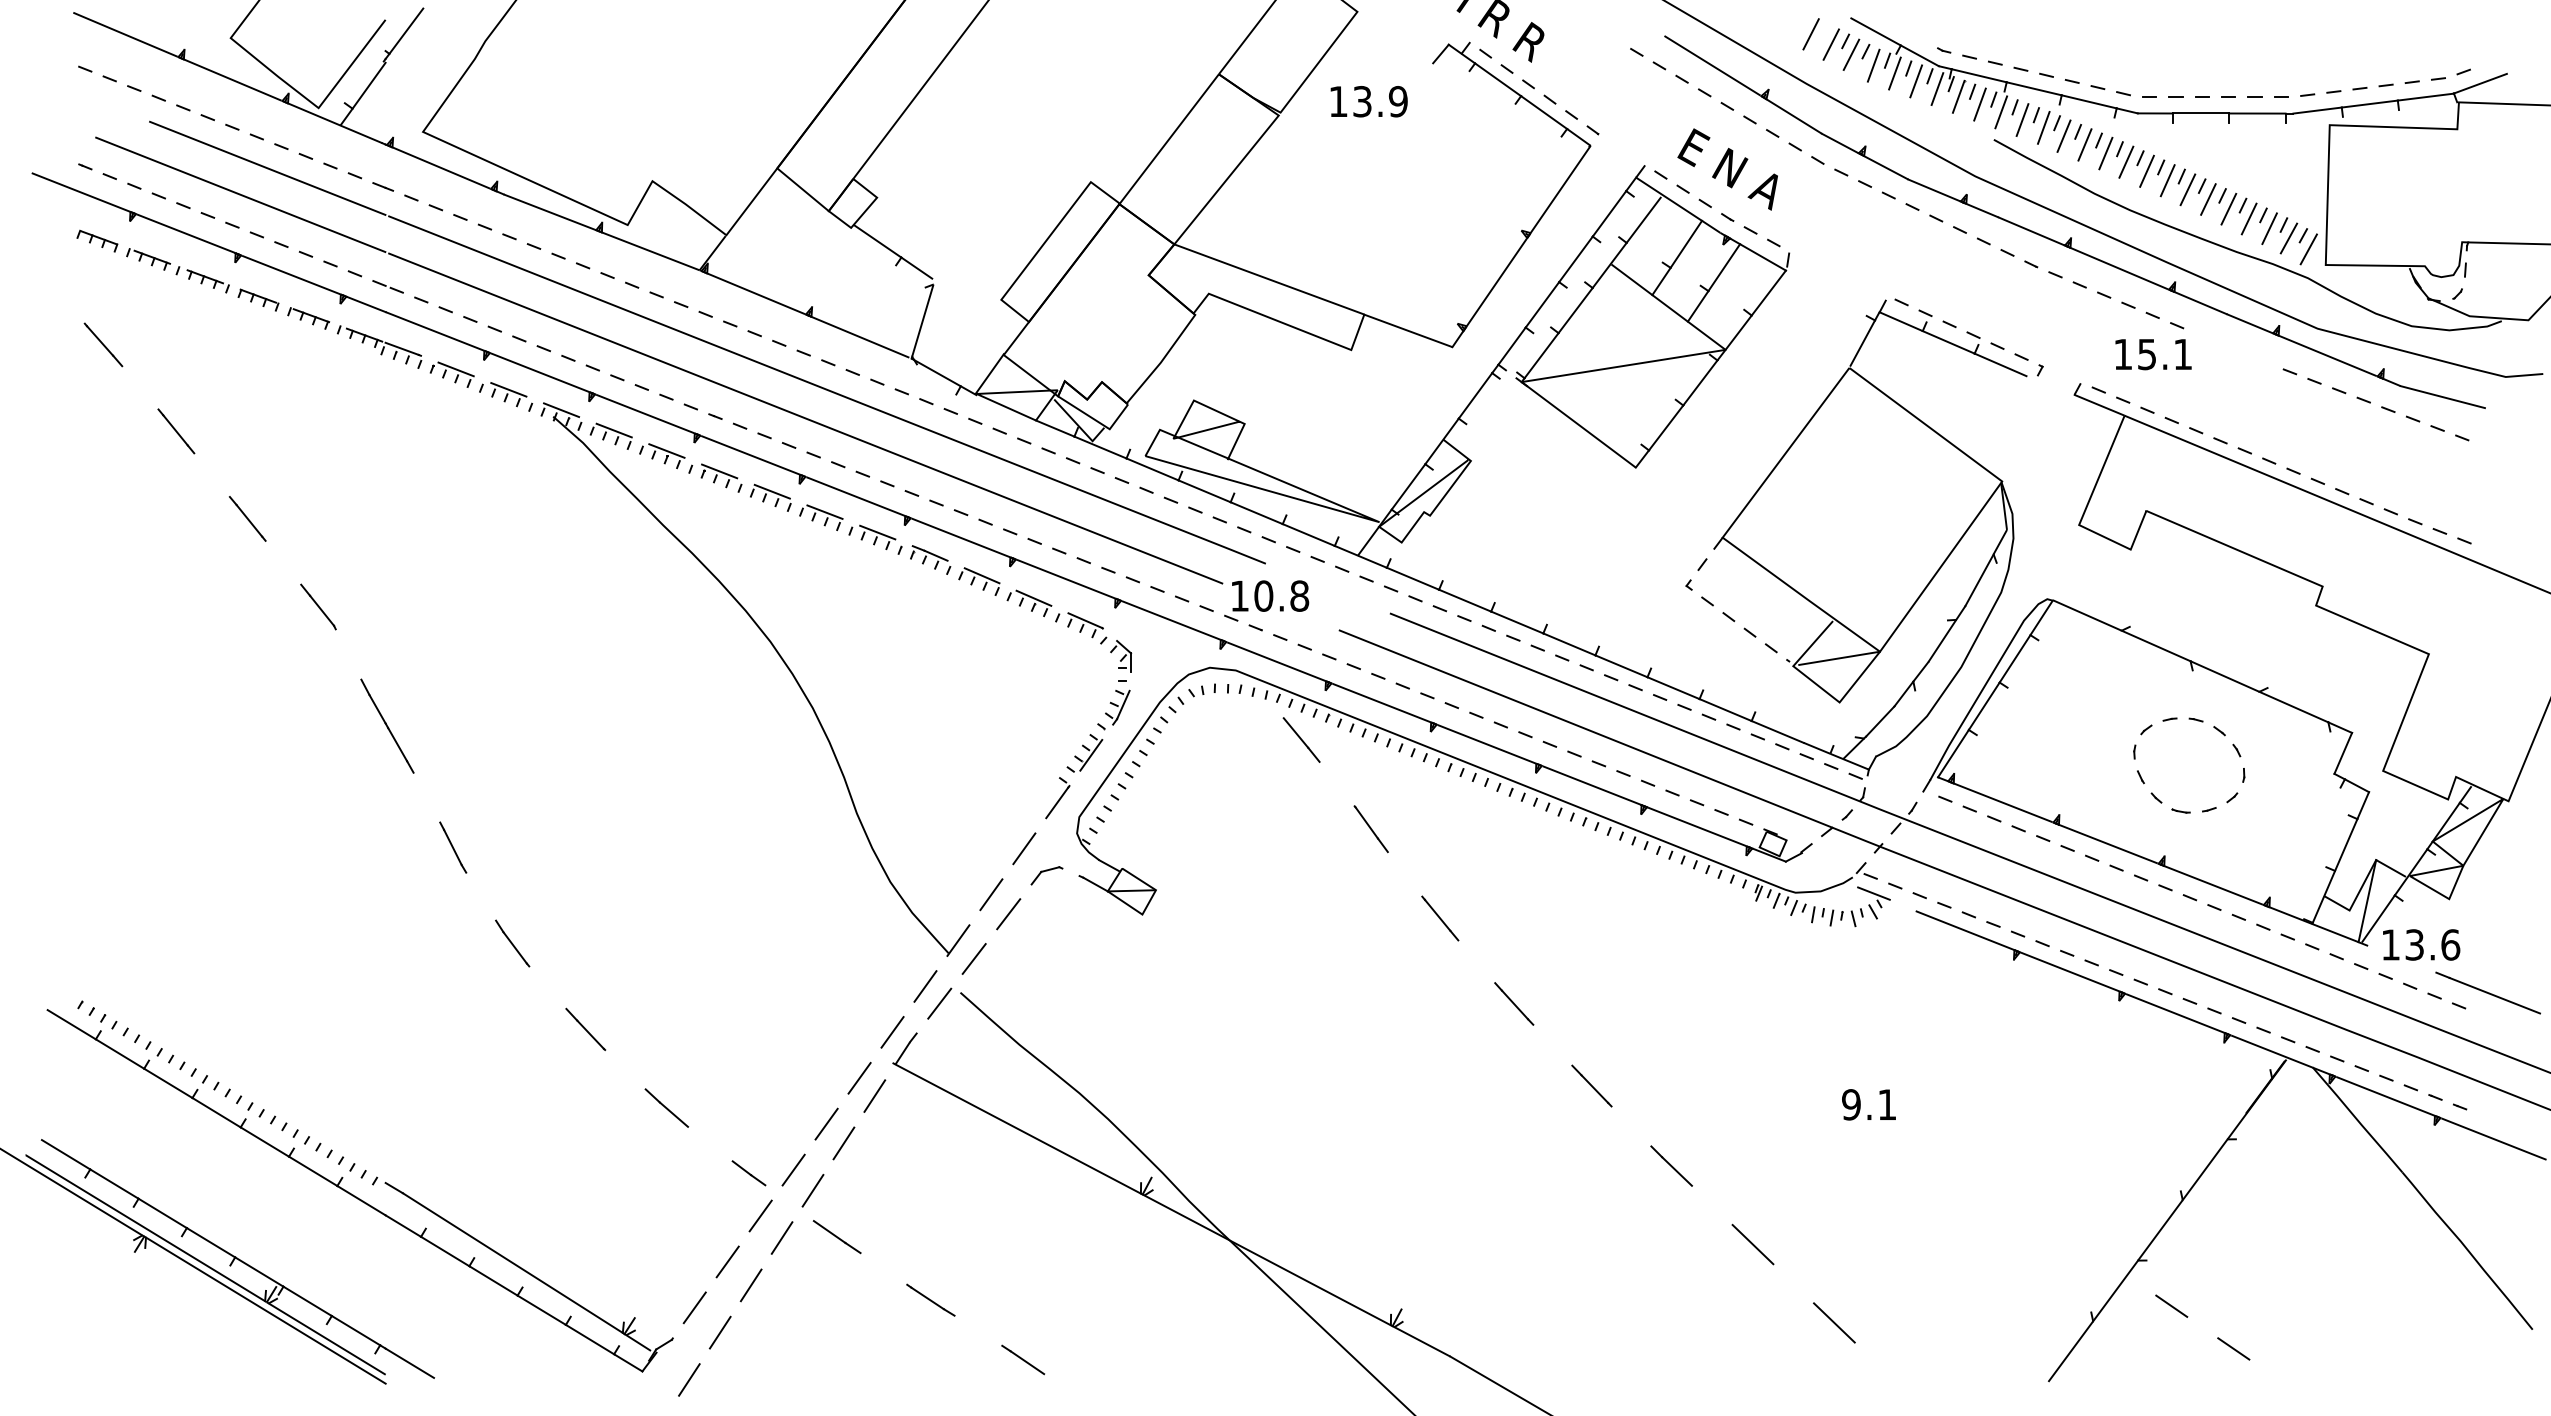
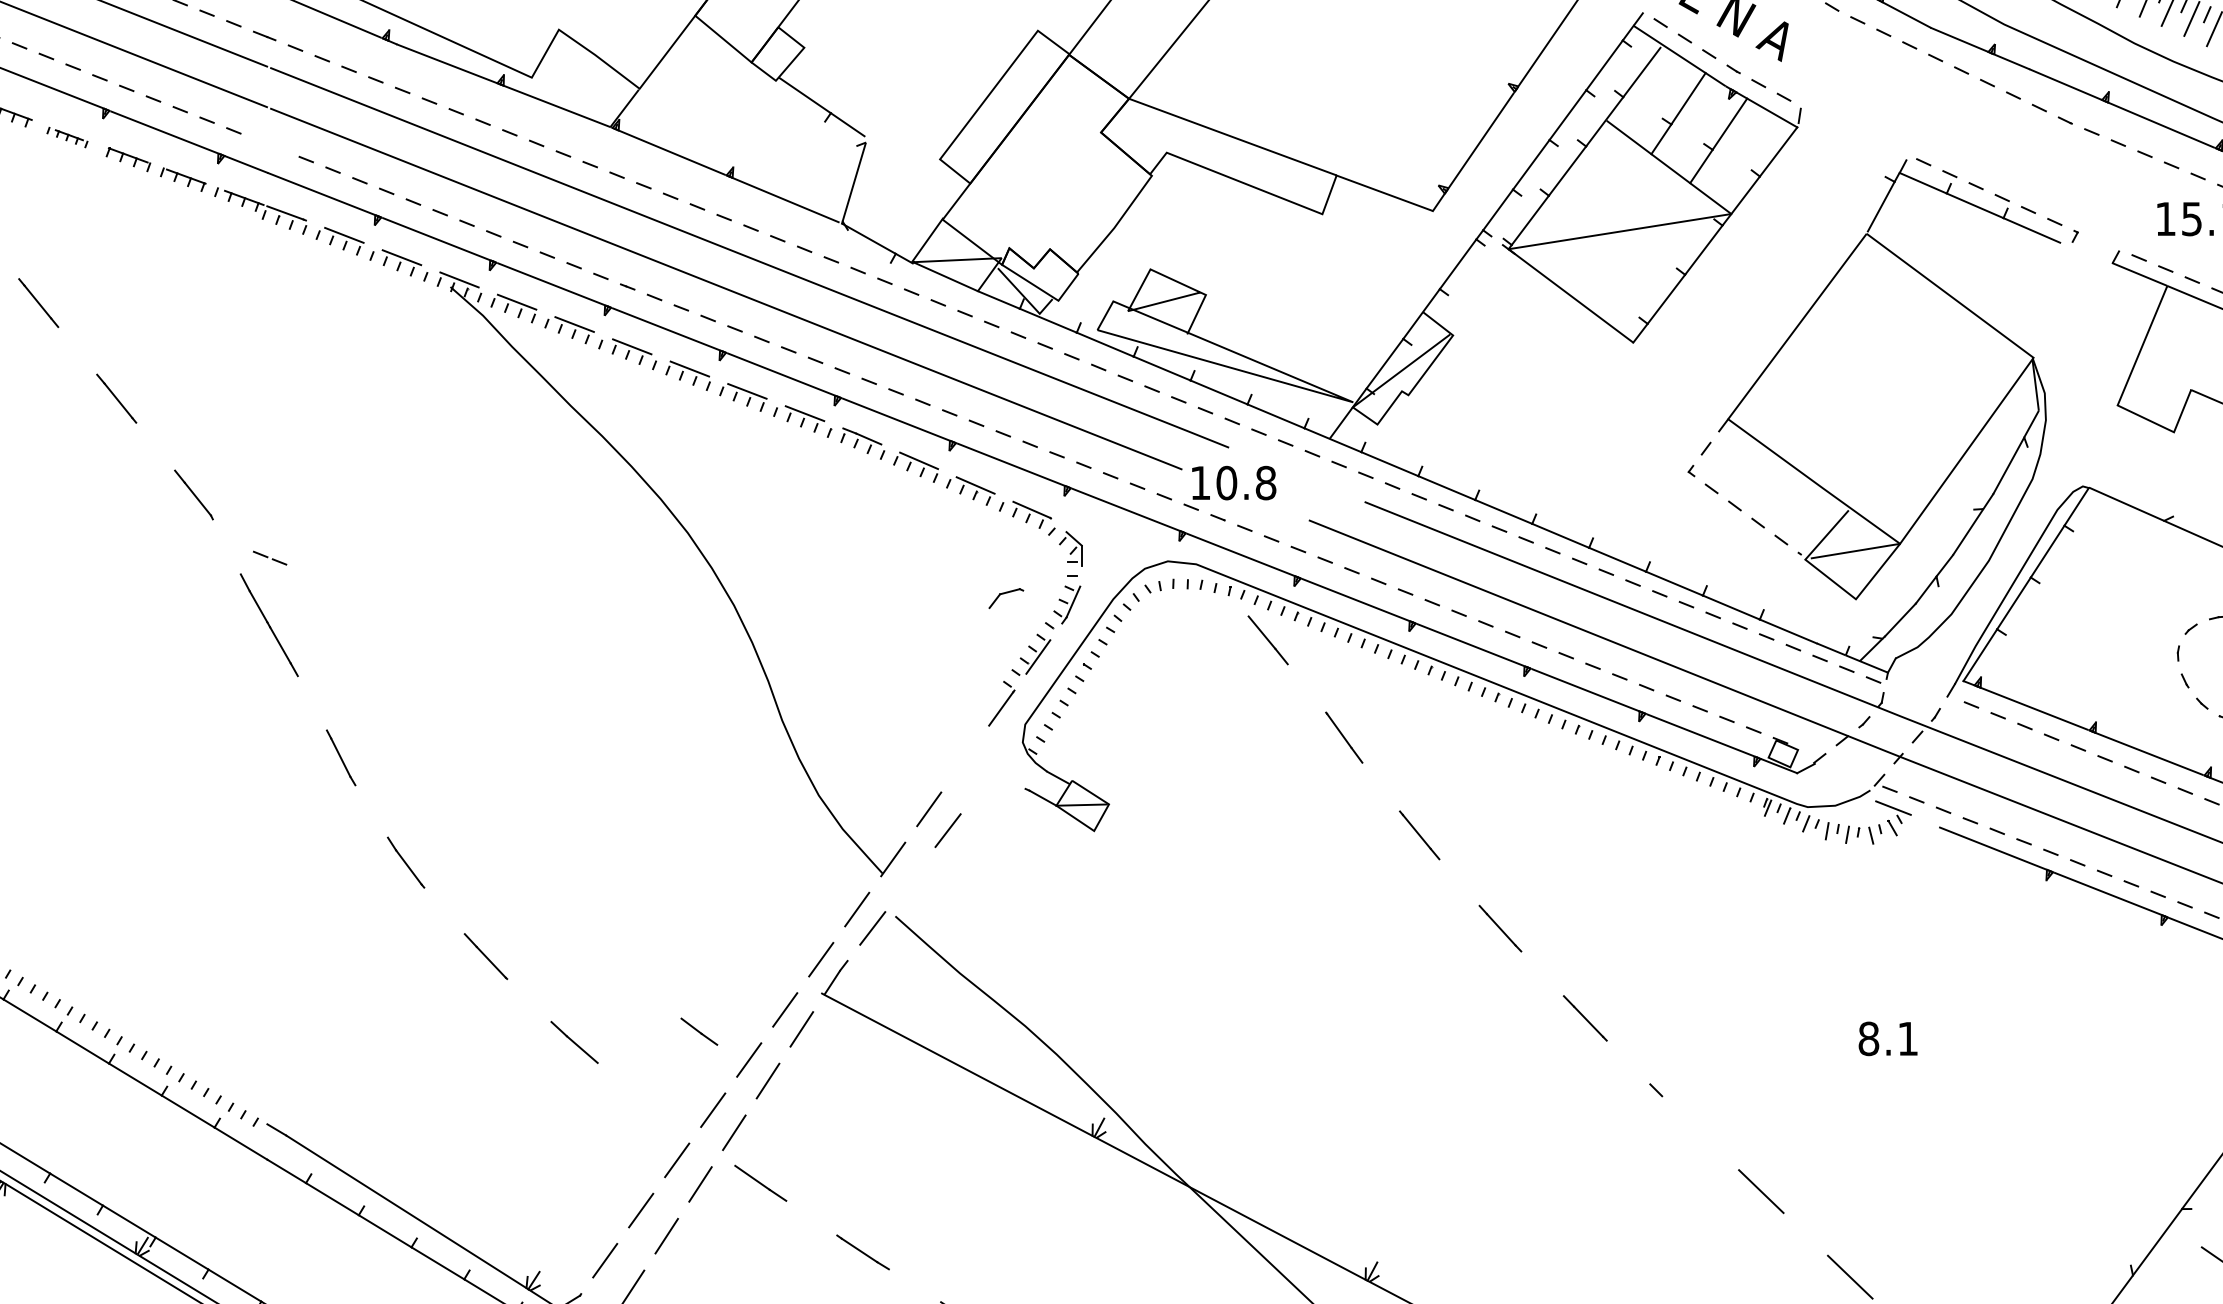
part: (202, 279) -> (67, 137), size x0.7
line: (386, 286) -> (268, 557), moved
line: (1024, 848) -> (965, 758), removed
part: (1046, 875) -> (1005, 598), moved
line: (973, 958) -> (909, 879), removed
text: (1851, 1104) -> (1868, 1038), 9.1 -> 8.1
line: (1676, 1171) -> (1677, 1111), removed
line: (748, 1173) -> (698, 1031), moved

